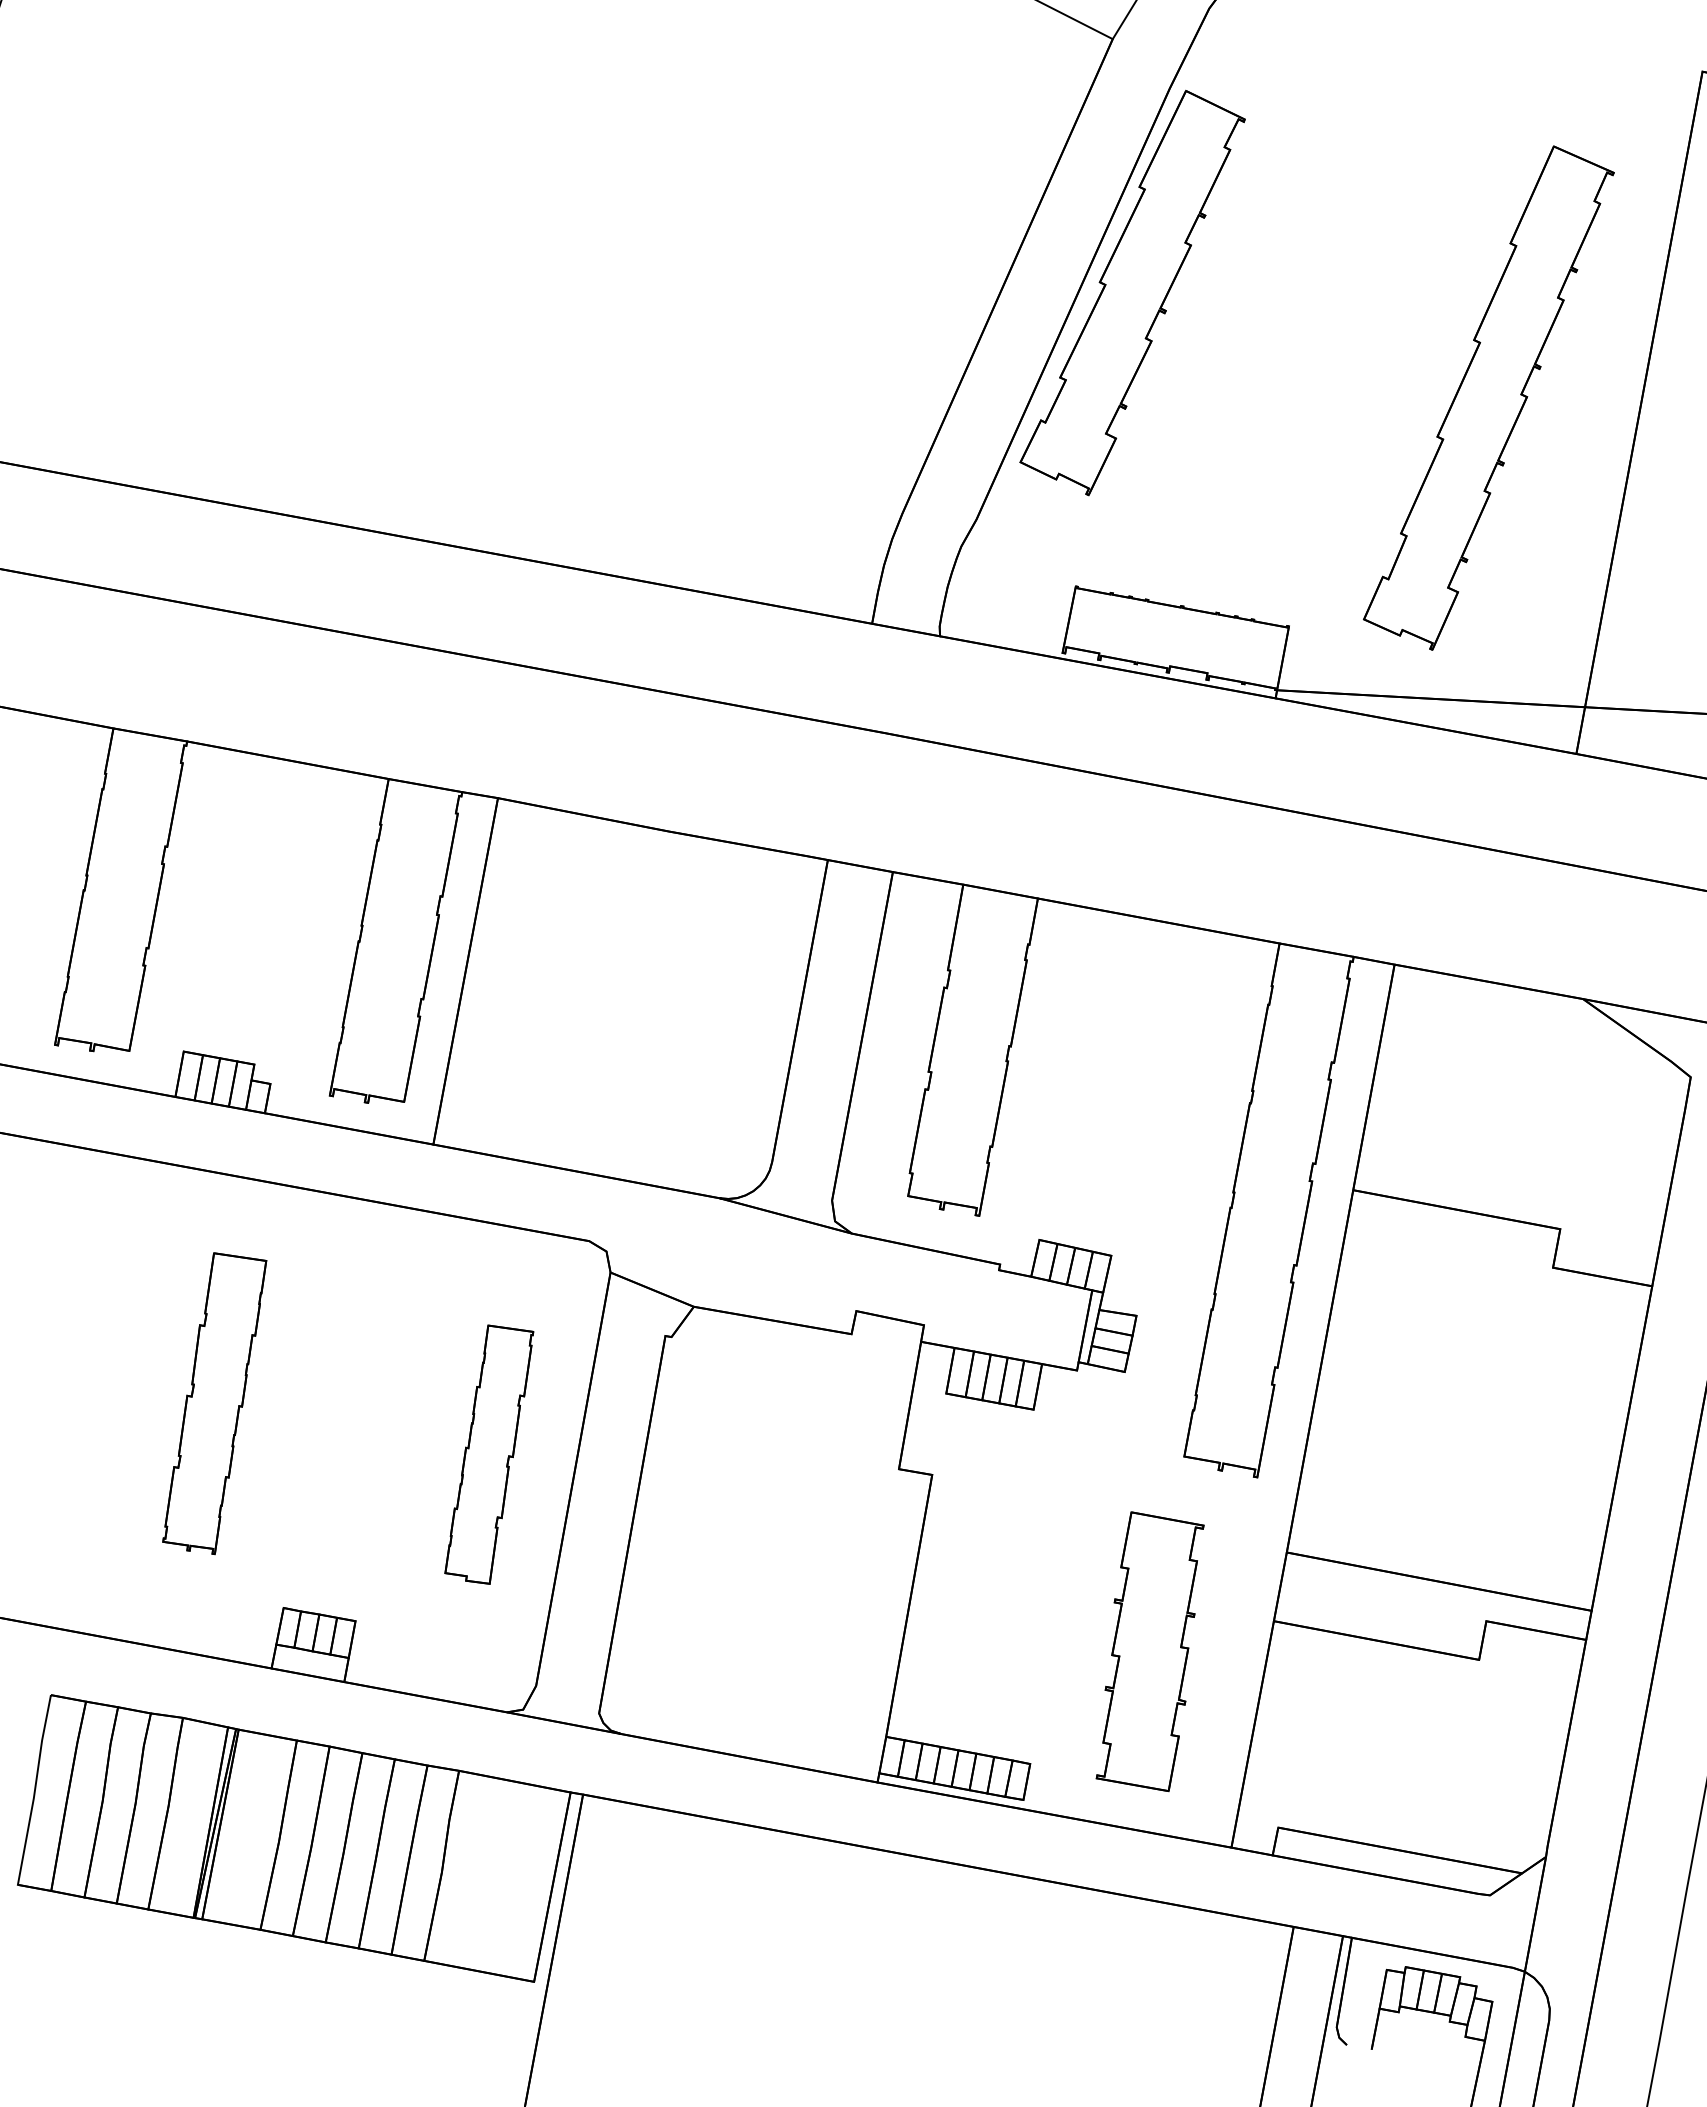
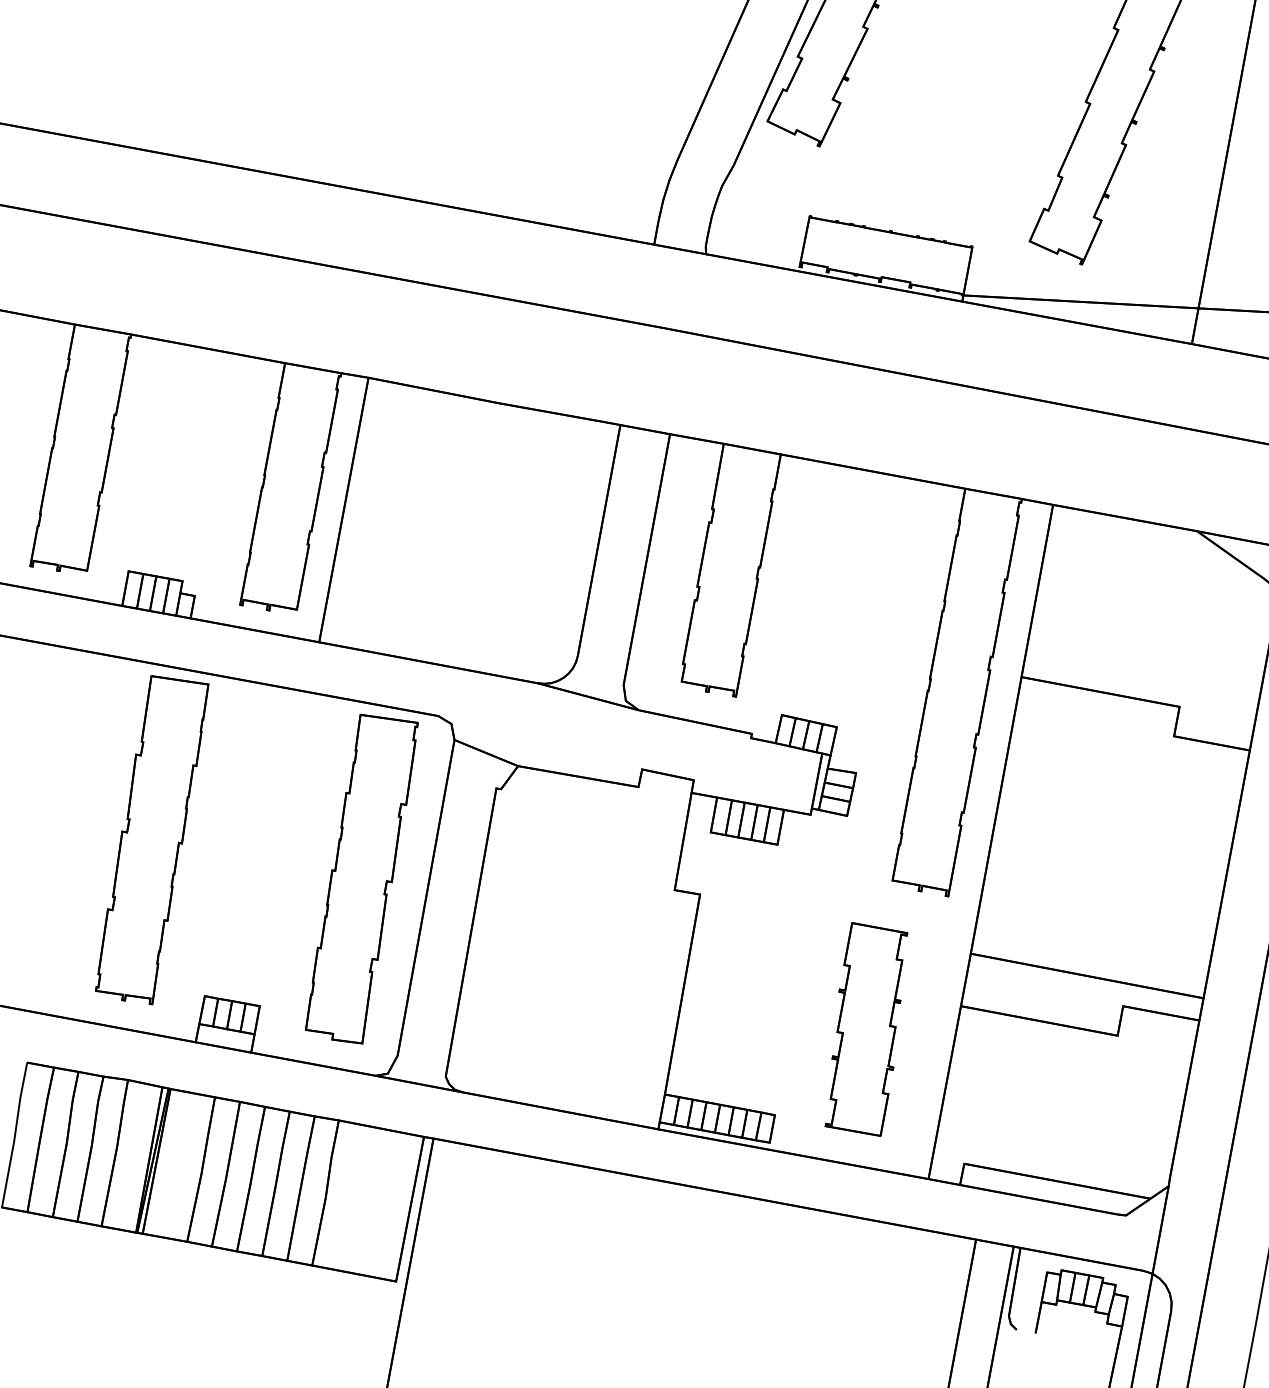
part: (214, 1403) -> (152, 839), size x1.43
part: (489, 1454) -> (362, 878), size x1.67

